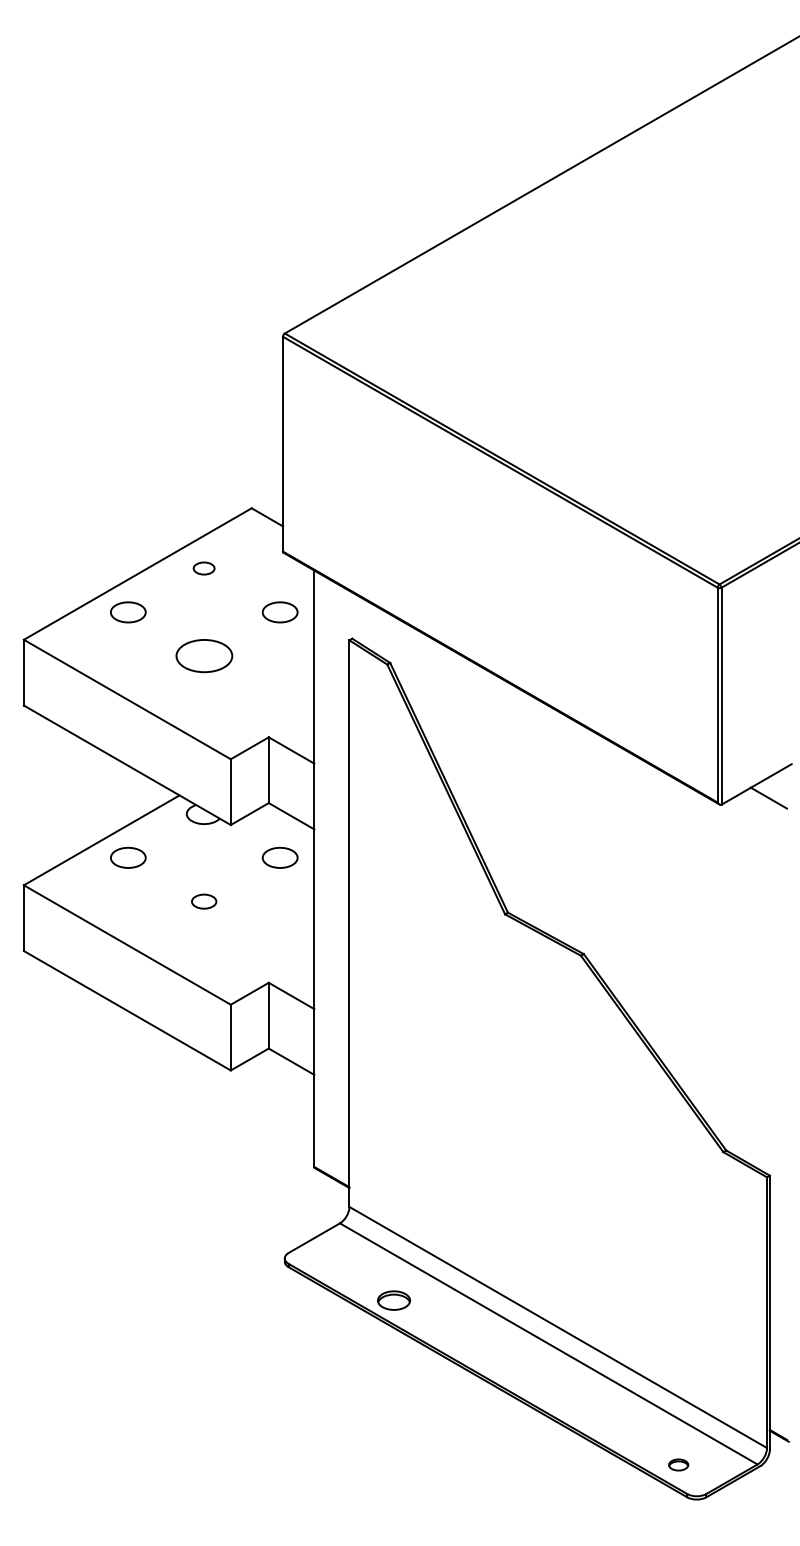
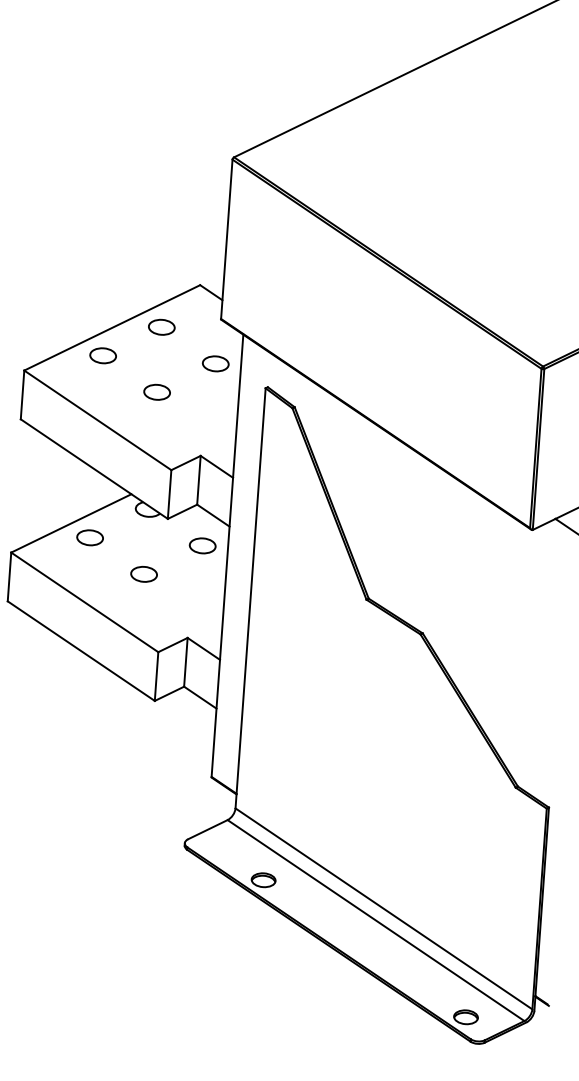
part: (203, 568) -> (161, 327), size x1.67
part: (203, 656) -> (156, 392), size x0.62
part: (203, 901) -> (143, 574), size x1.43
part: (678, 1464) -> (465, 1016), size x1.67

